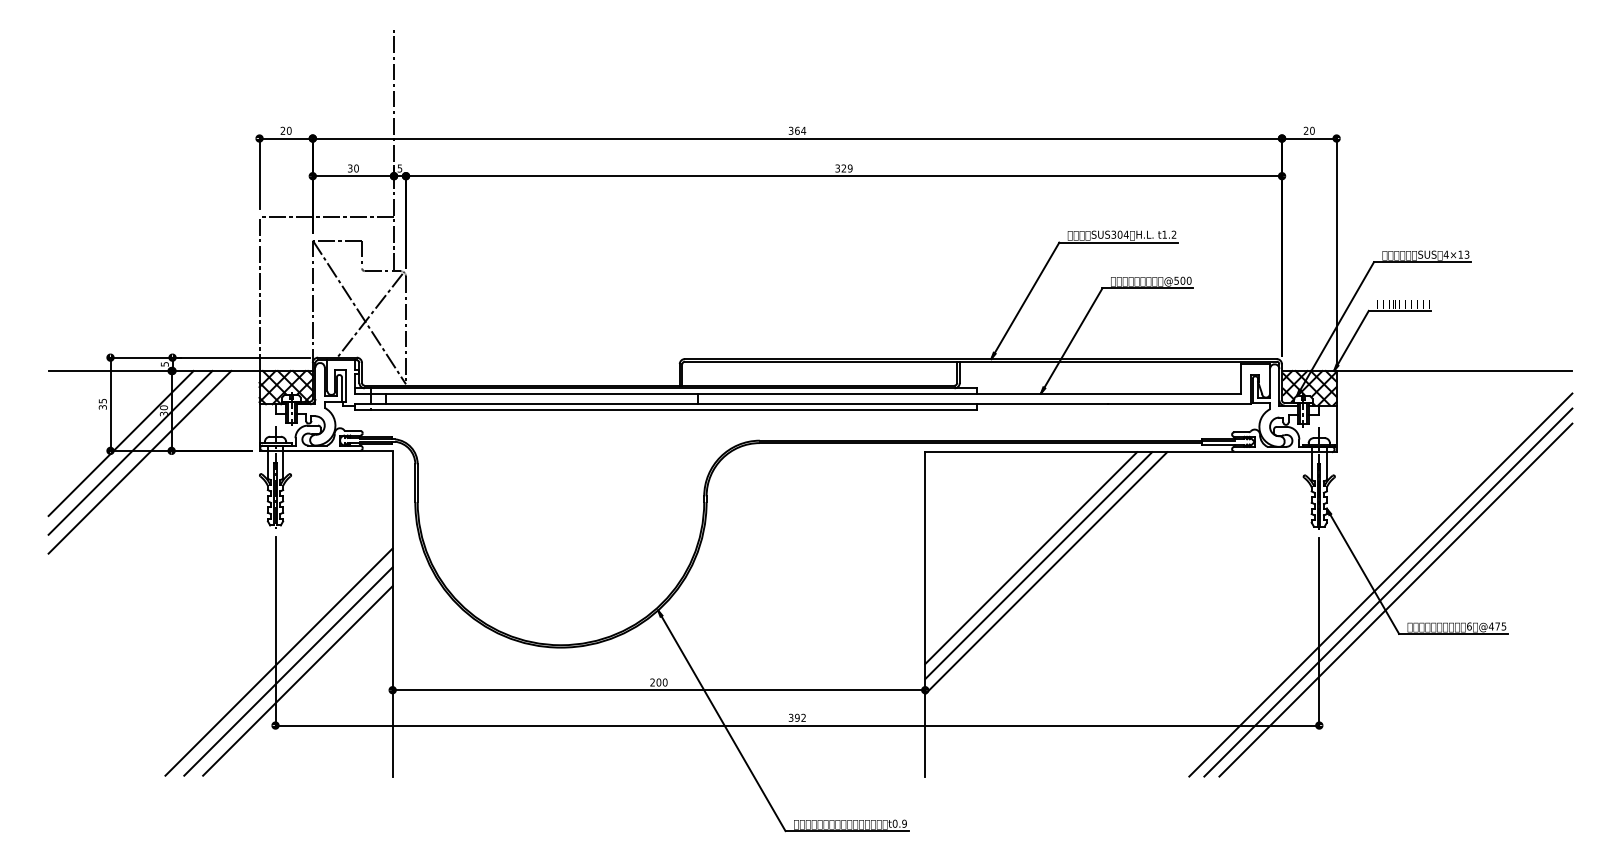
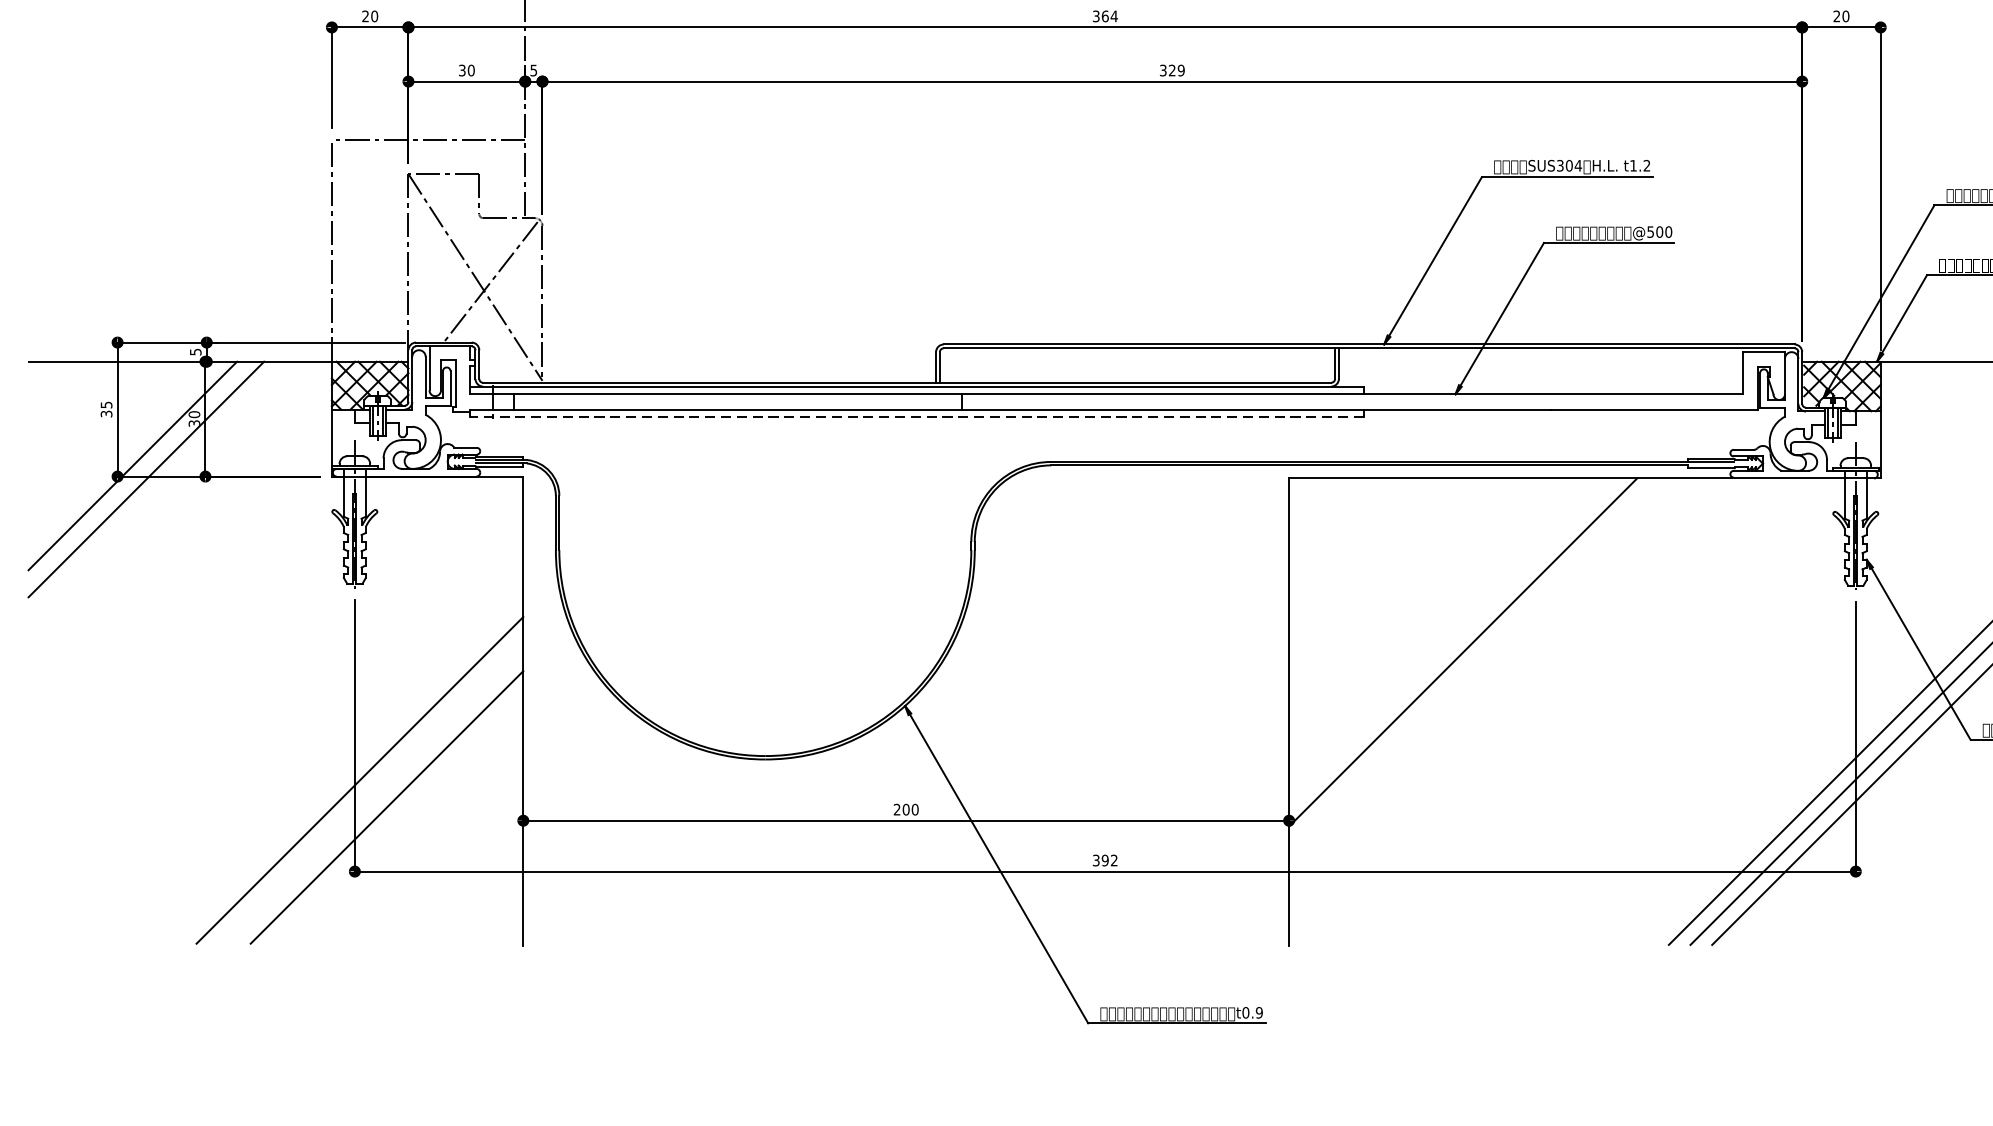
line: (666, 409) -> (917, 417), solid -> dashed
line: (139, 461) -> (159, 491), removed
line: (1031, 558) -> (1441, 631), removed
line: (1038, 565) -> (1452, 641), removed
line: (288, 671) -> (373, 793), removed

